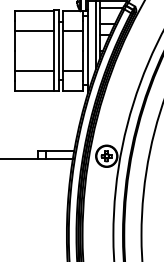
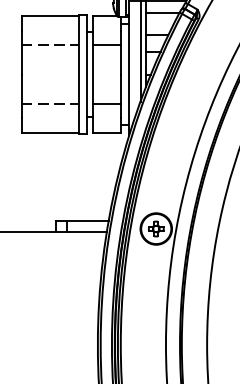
line: (34, 30) -> (50, 44), solid -> dashed
line: (34, 70) -> (50, 103), solid -> dashed

